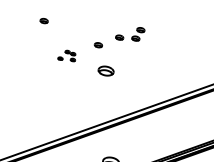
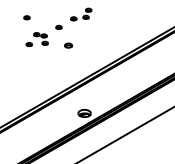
part: (43, 20) -> (26, 17), moved
part: (66, 55) -> (36, 39), size x1.67
part: (106, 70) -> (68, 45), size x0.62

